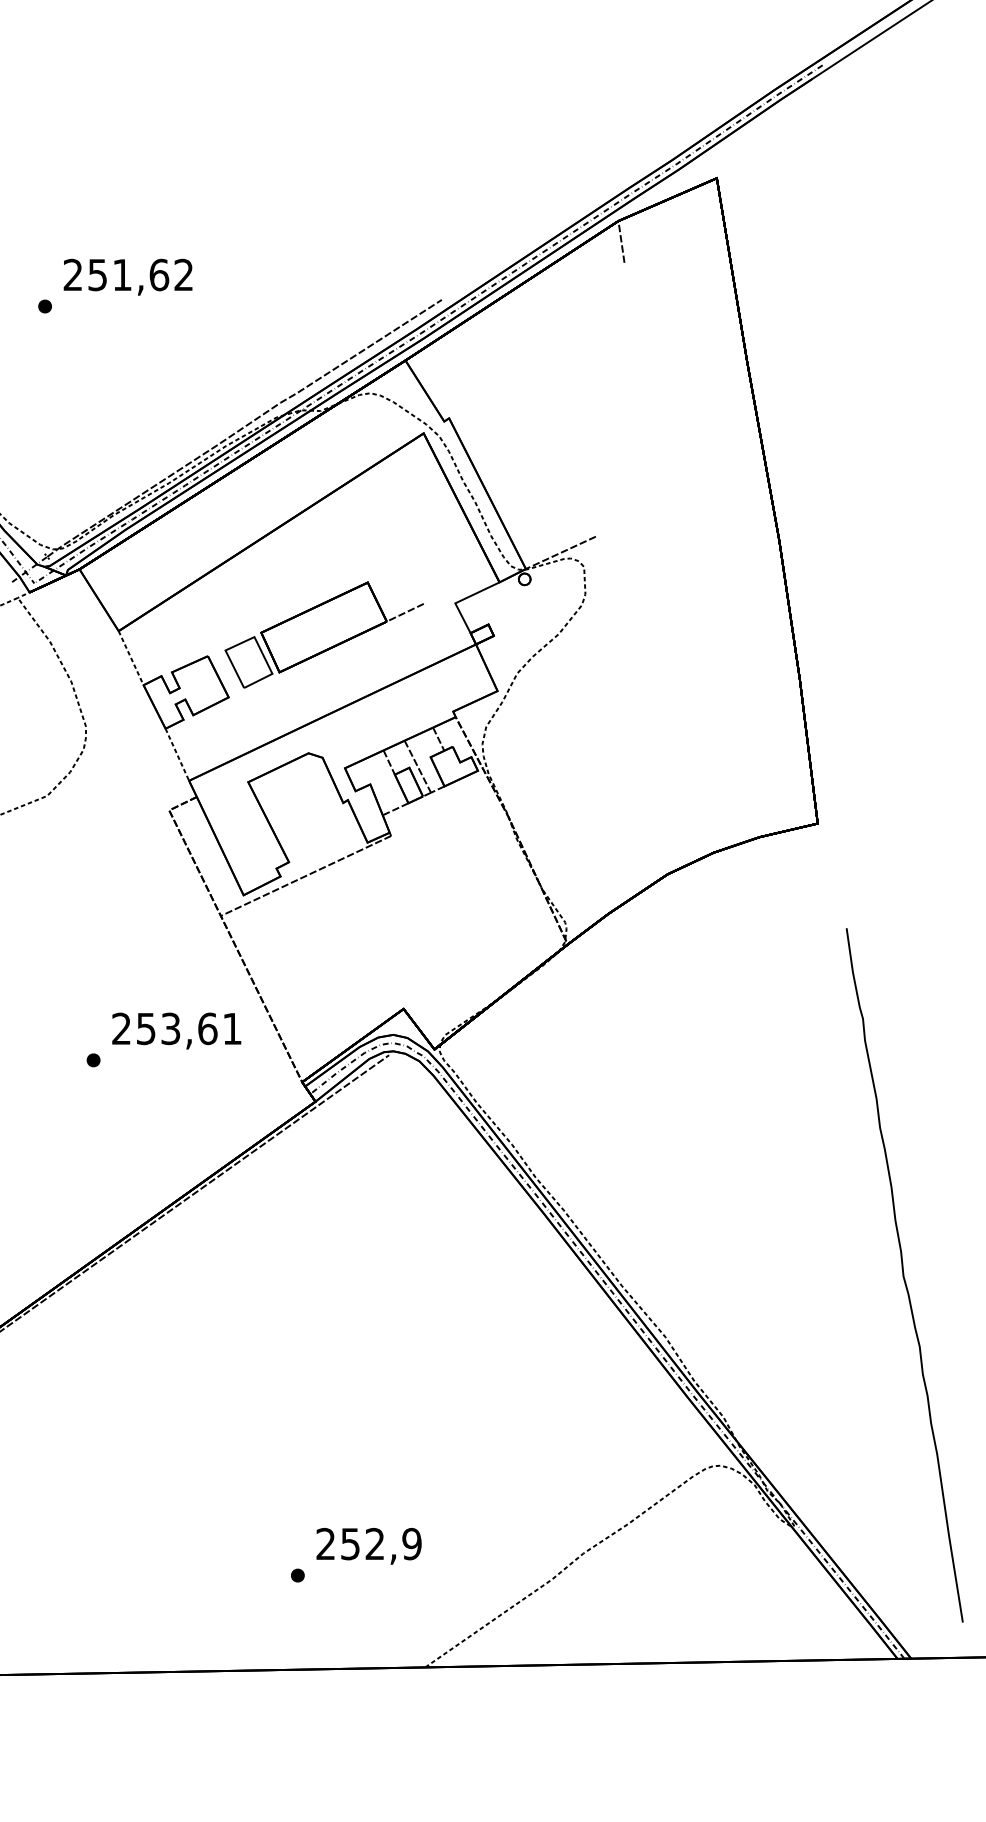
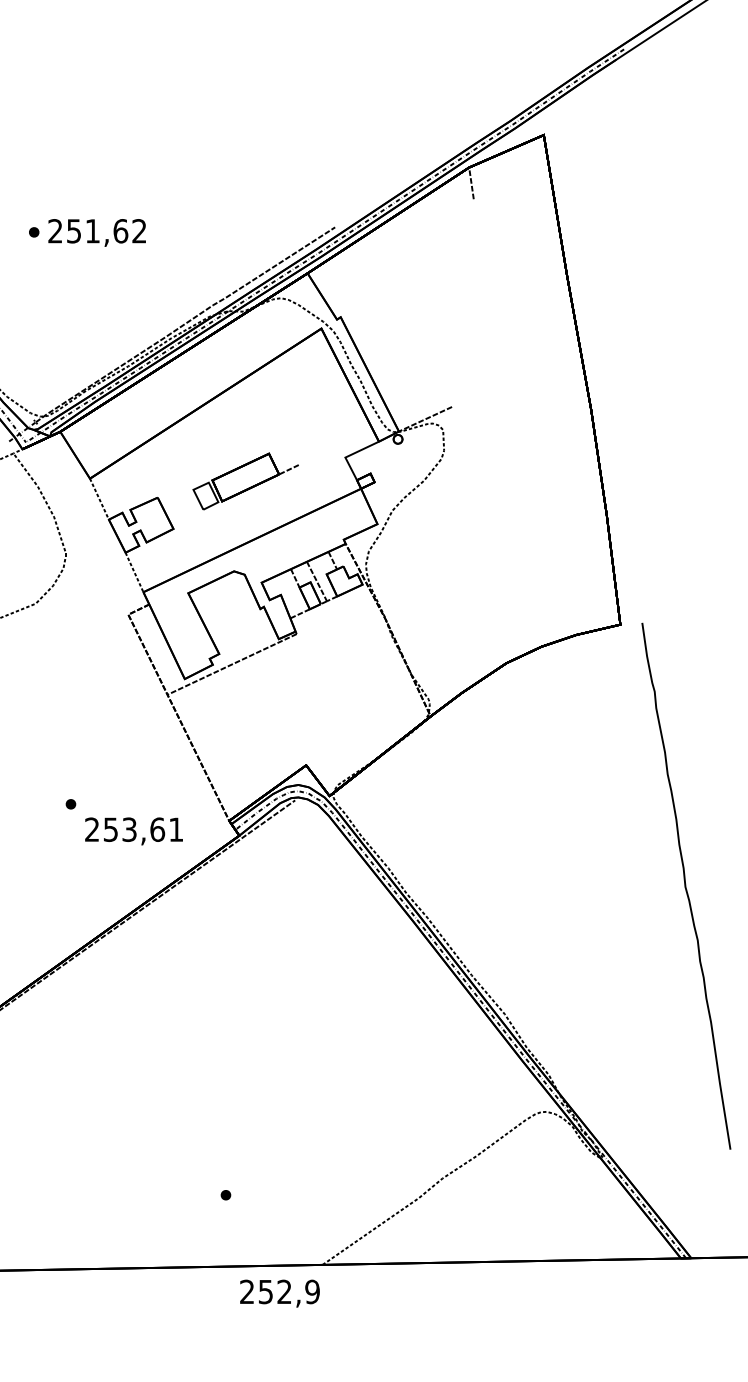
text: (127, 276) -> (96, 232), moved
part: (323, 634) -> (245, 481), size x0.7
text: (176, 1030) -> (133, 830), moved
curve: (904, 1275) -> (686, 886), moved
text: (368, 1546) -> (279, 1293), moved

